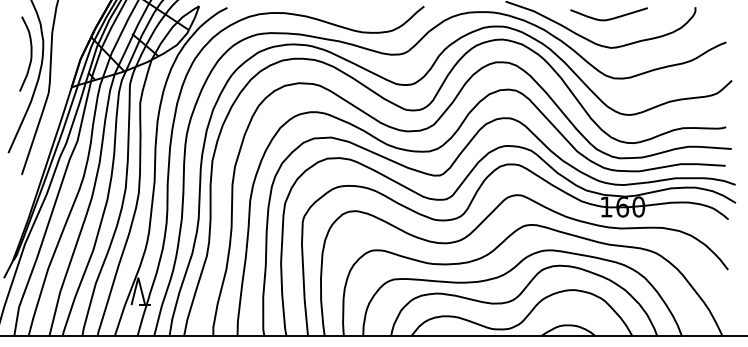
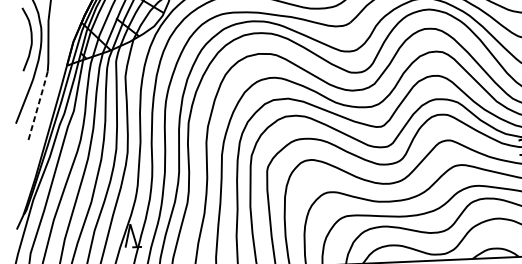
line: (35, 134) -> (38, 106), solid -> dashed

